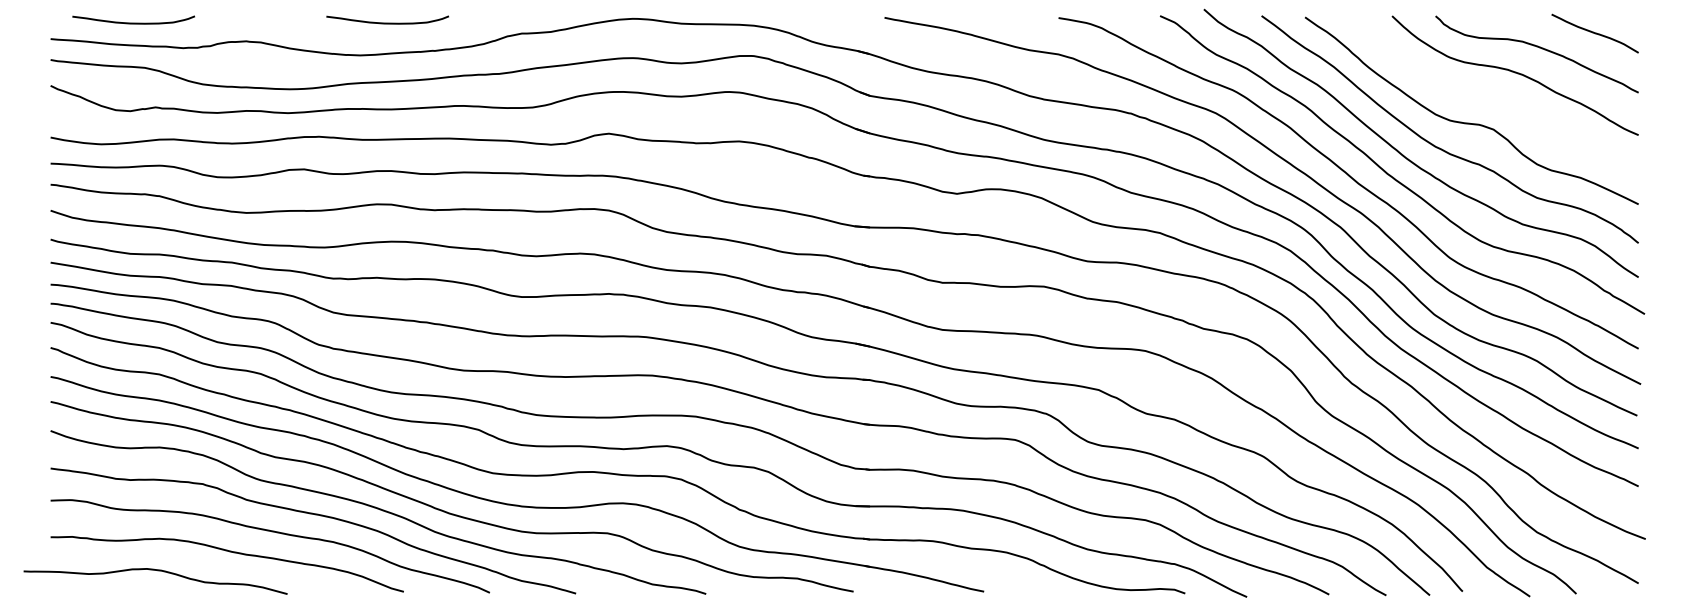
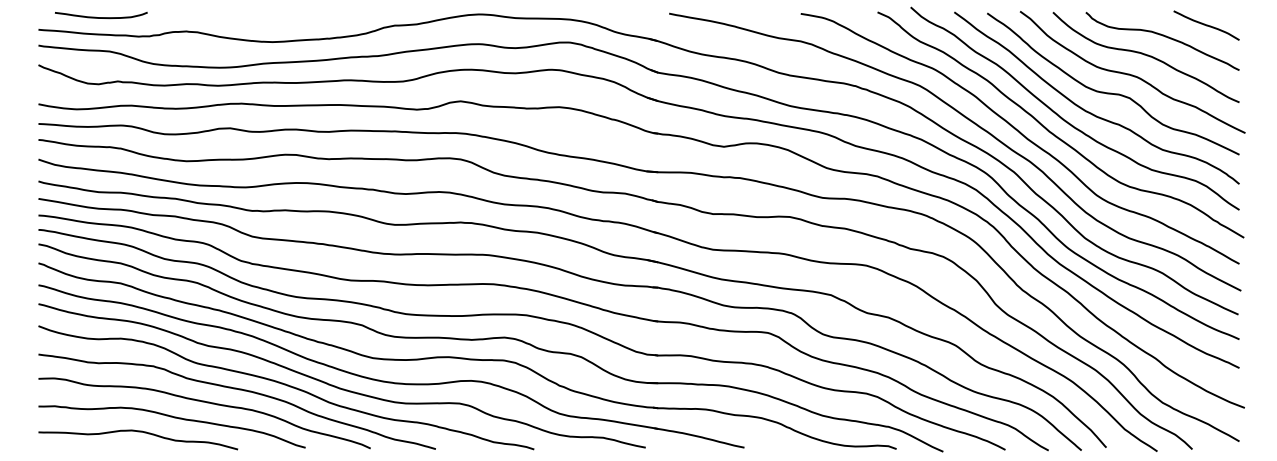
curve: (387, 22) -> (293, 17), removed
curve: (1497, 98) -> (1132, 74), added
curve: (157, 571) -> (139, 432), moved

